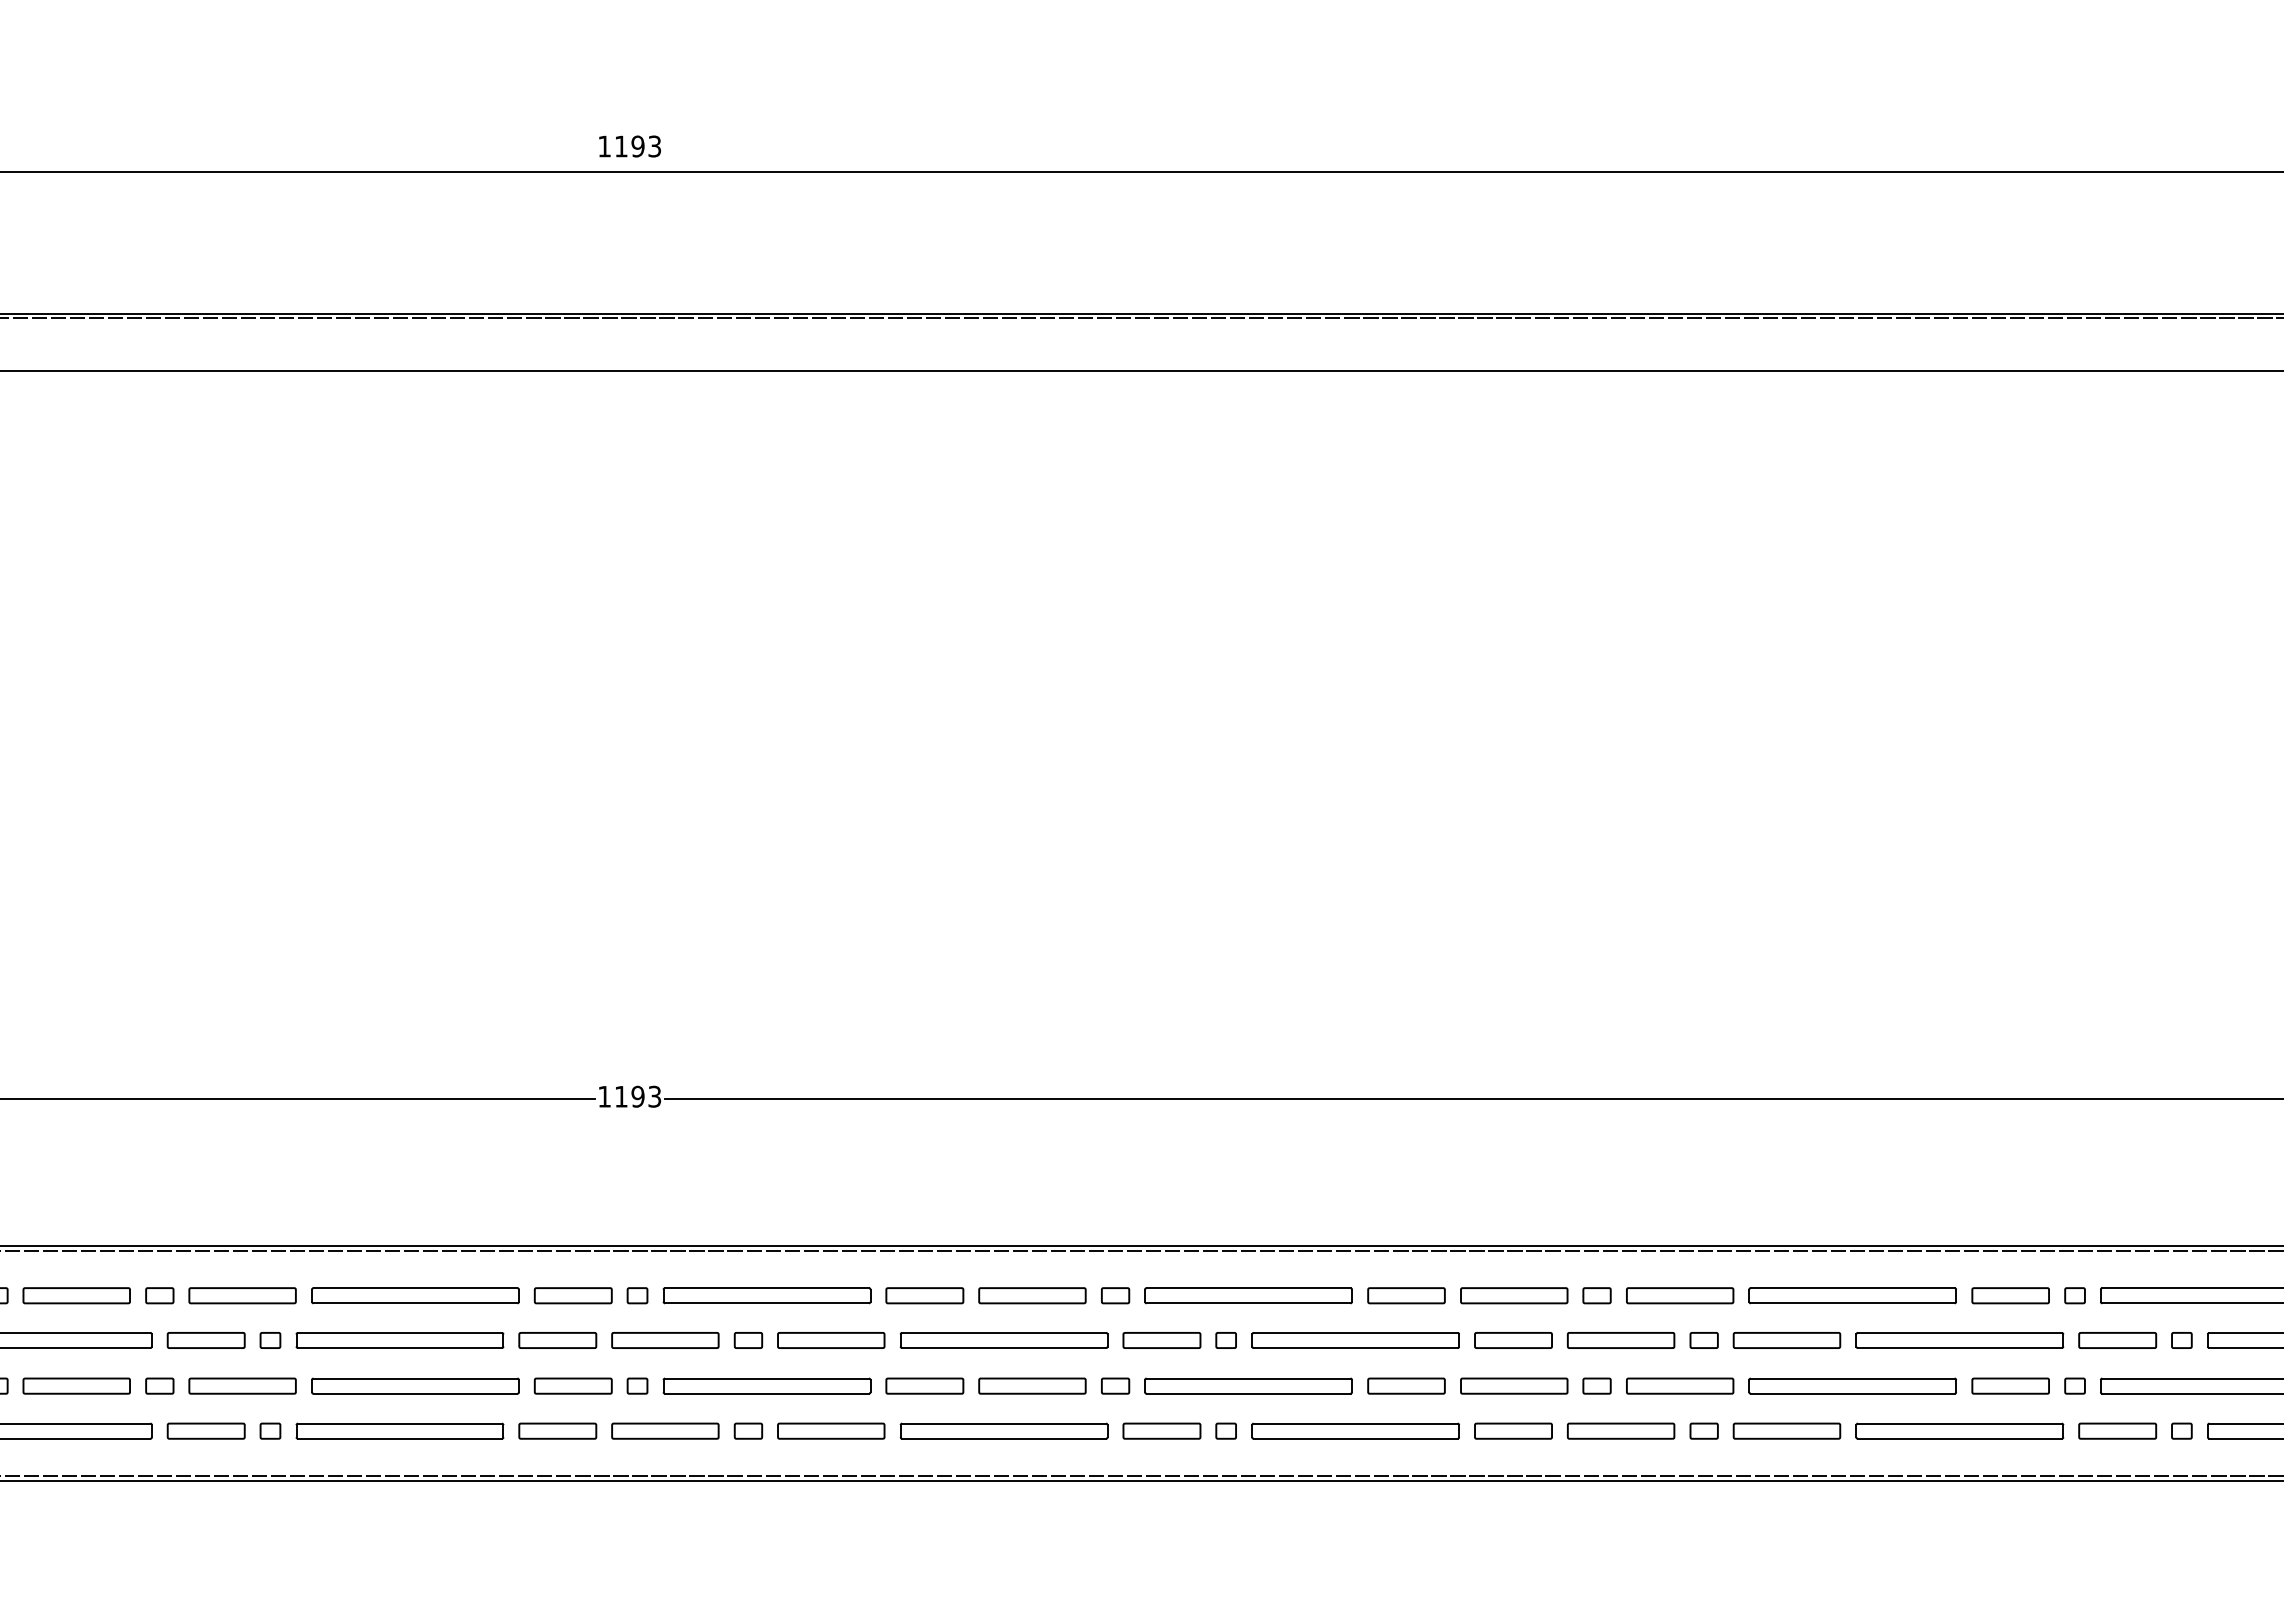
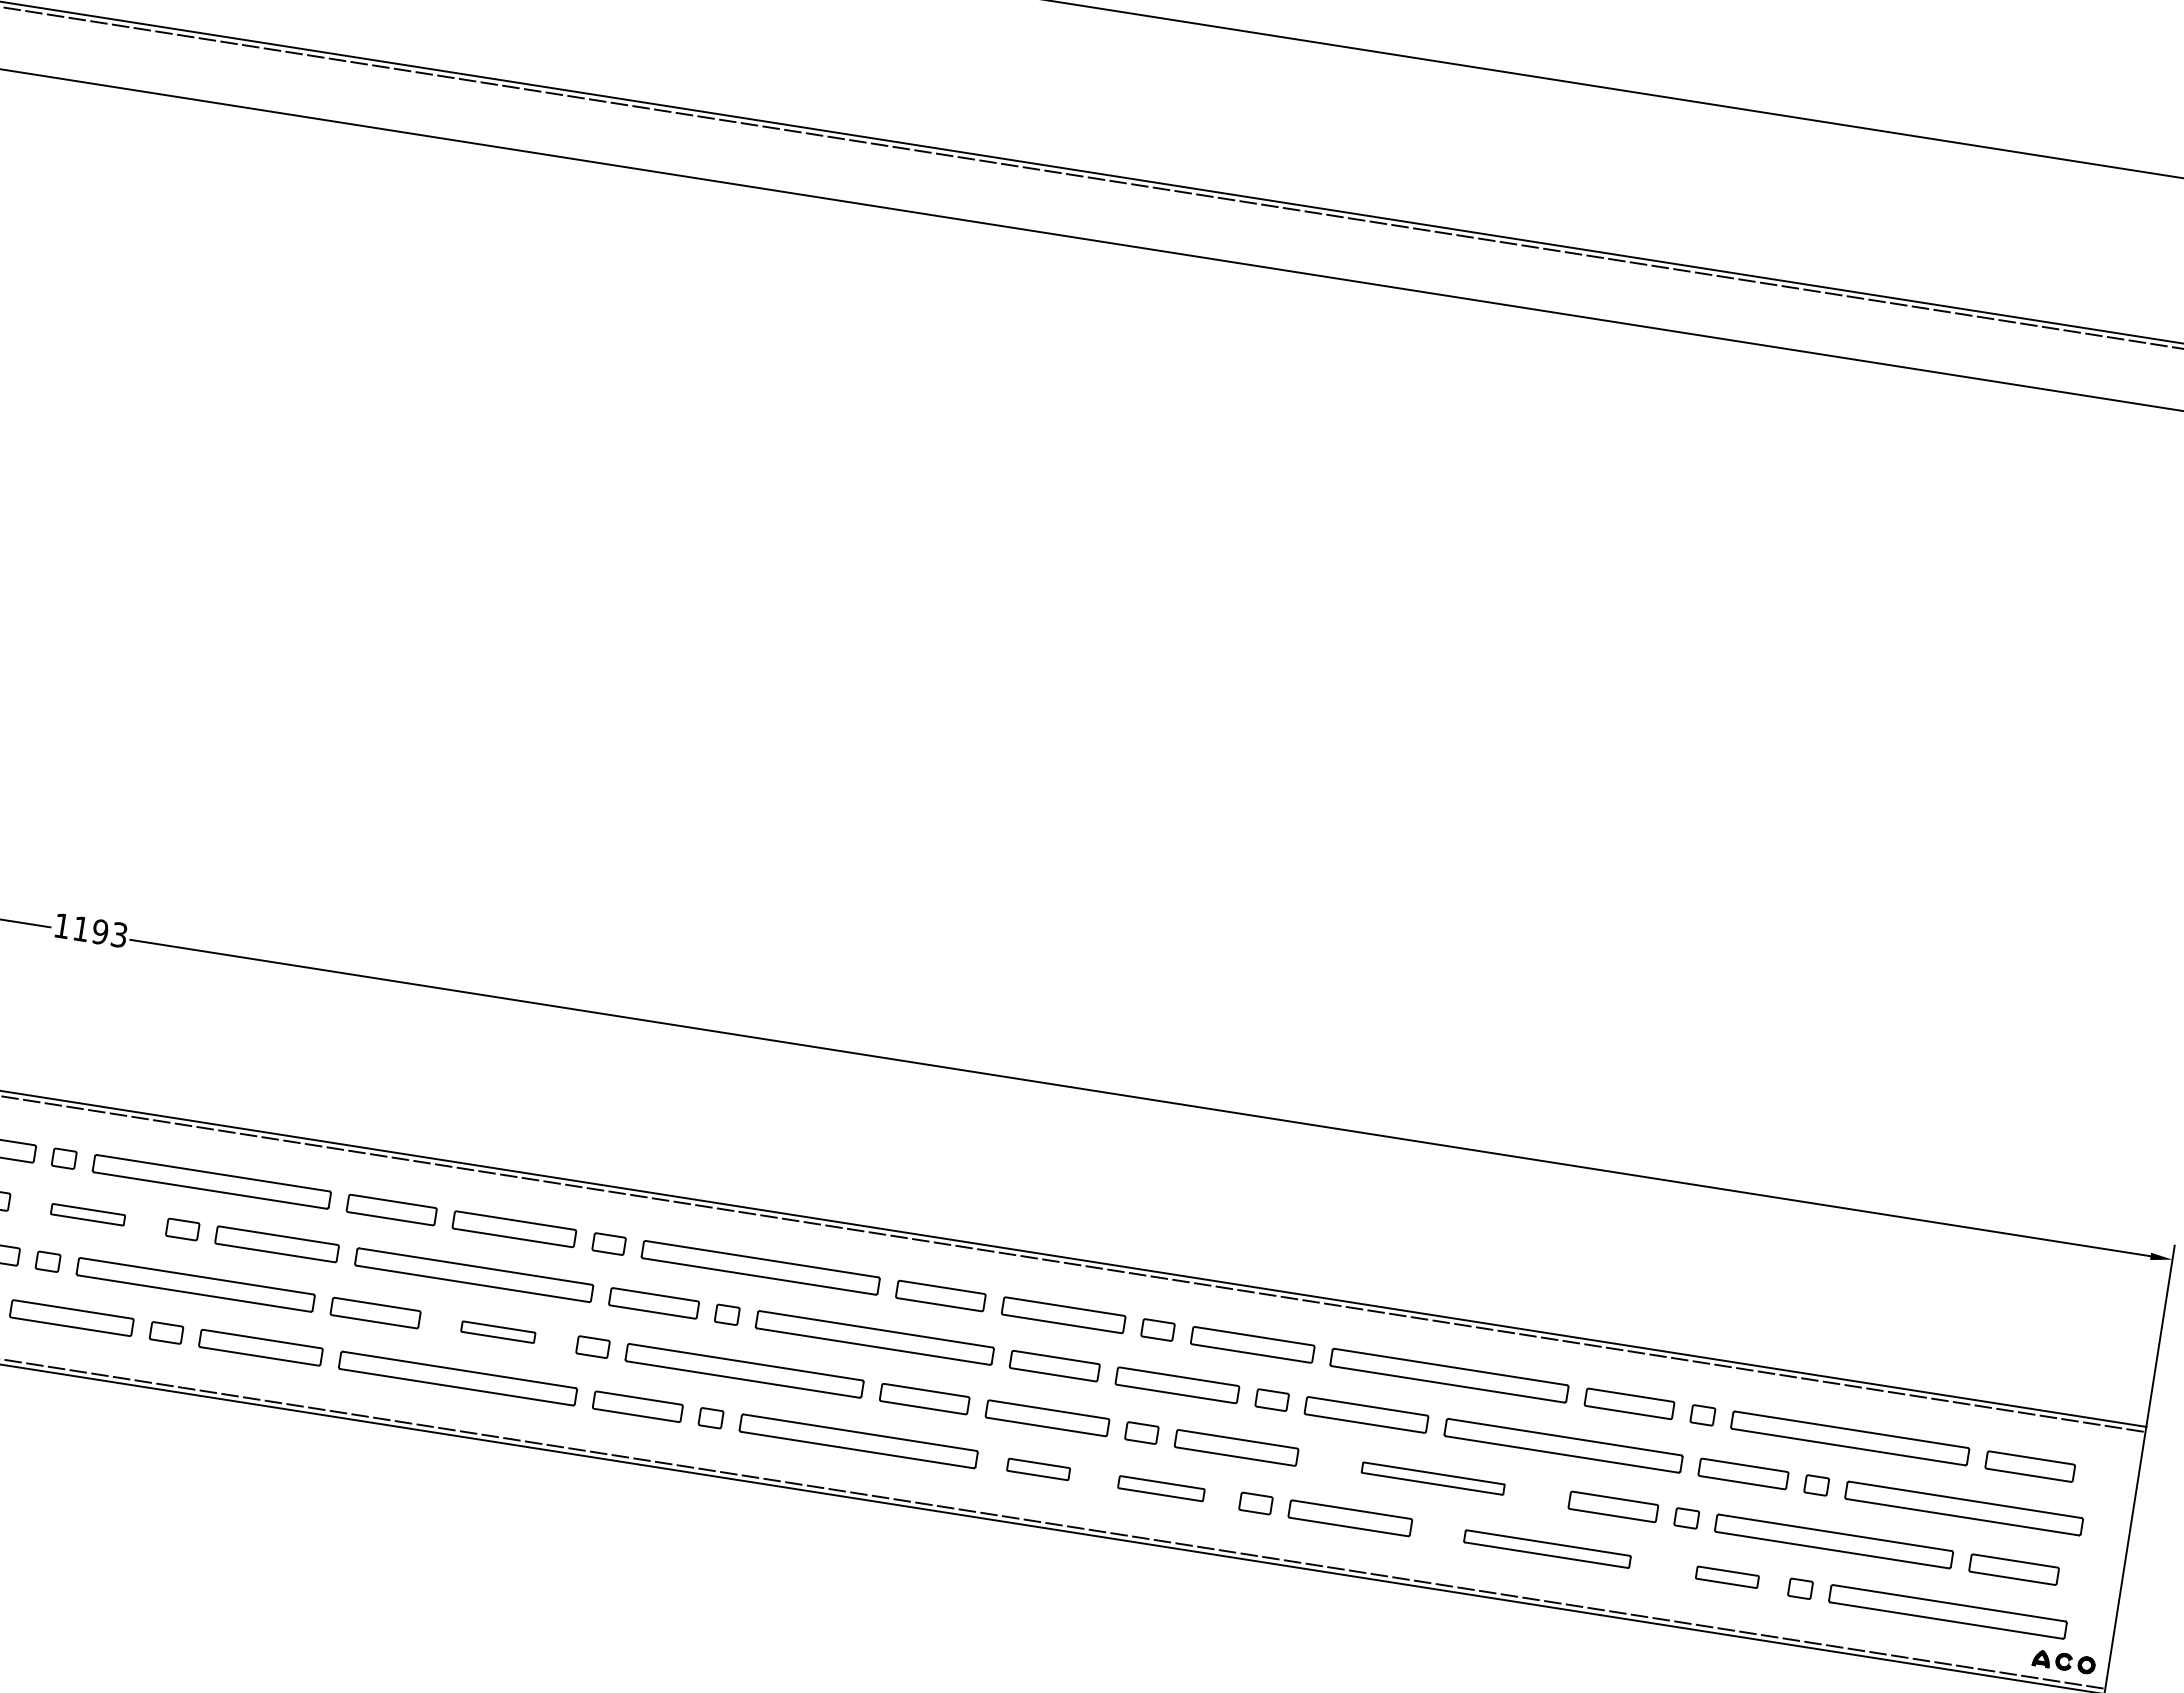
part: (665, 1340) -> (88, 1214), size x0.6
part: (1032, 1385) -> (498, 1331), size x0.6
part: (1852, 1385) -> (1433, 1477), size x0.6
part: (1513, 1430) -> (1038, 1468), size x0.7
part: (1621, 1430) -> (1161, 1488), size x0.7
part: (1959, 1430) -> (1547, 1548), size x0.7
part: (2117, 1430) -> (1727, 1576), size x0.7

